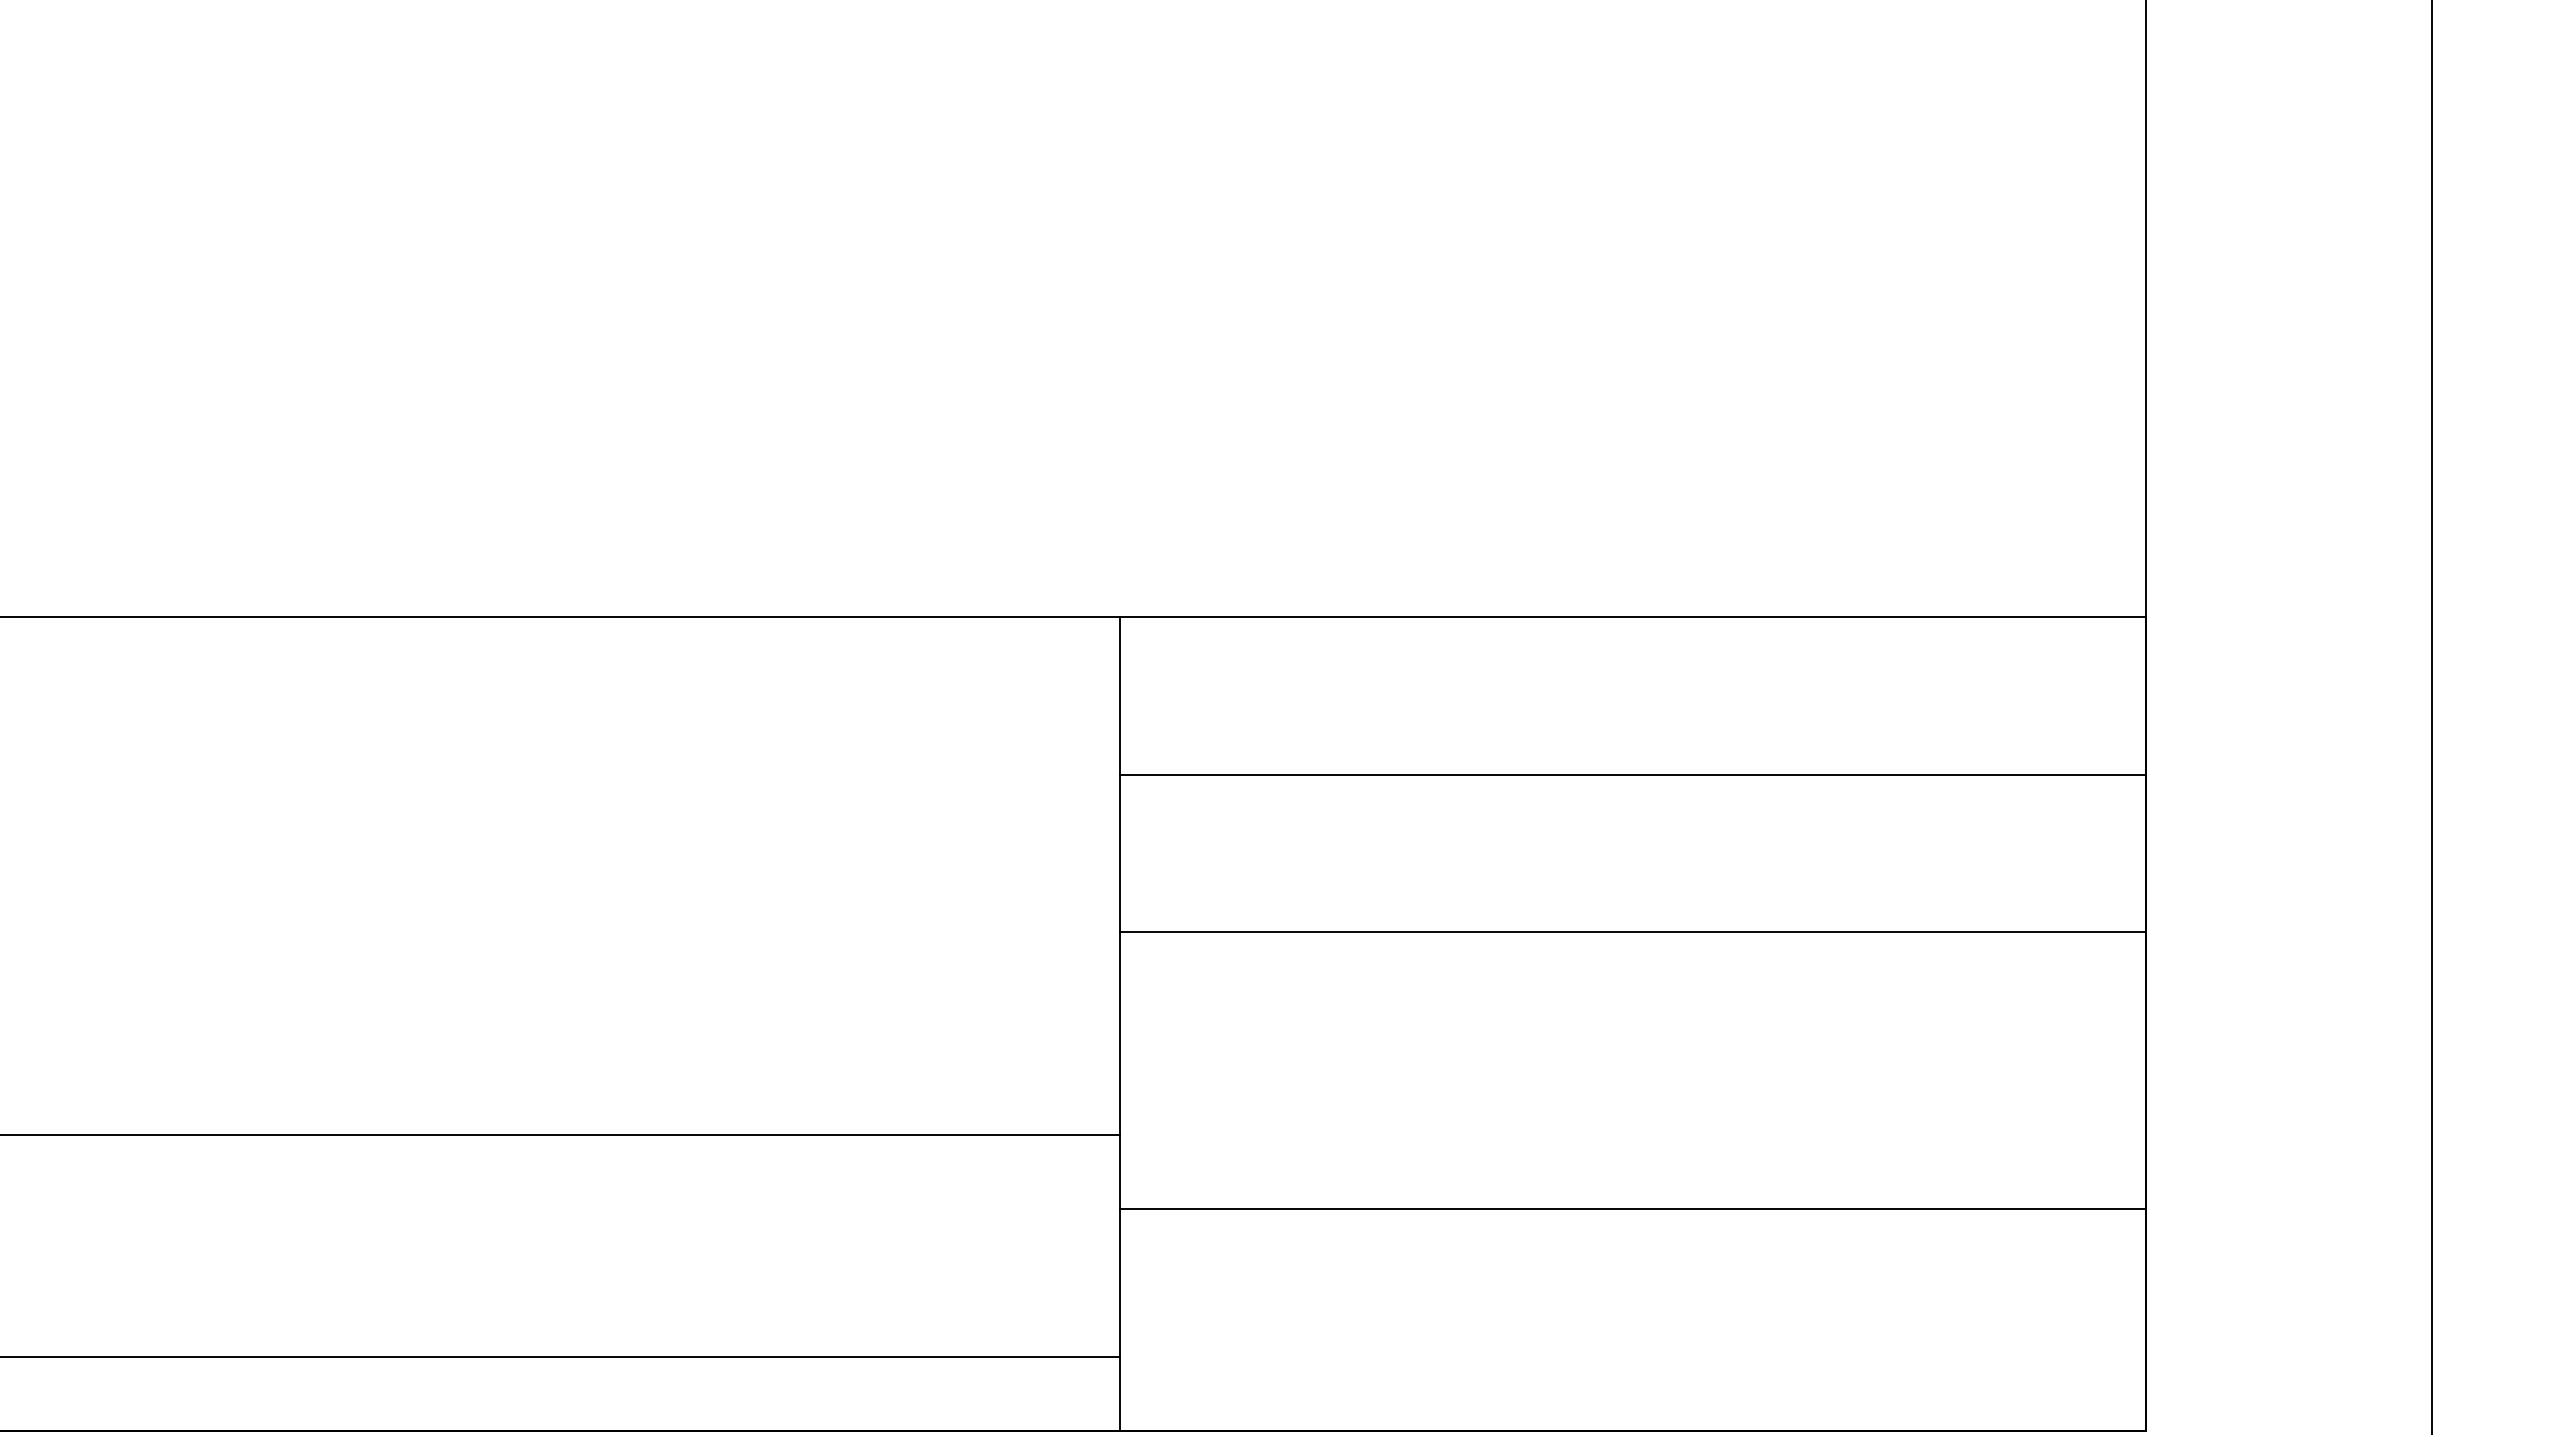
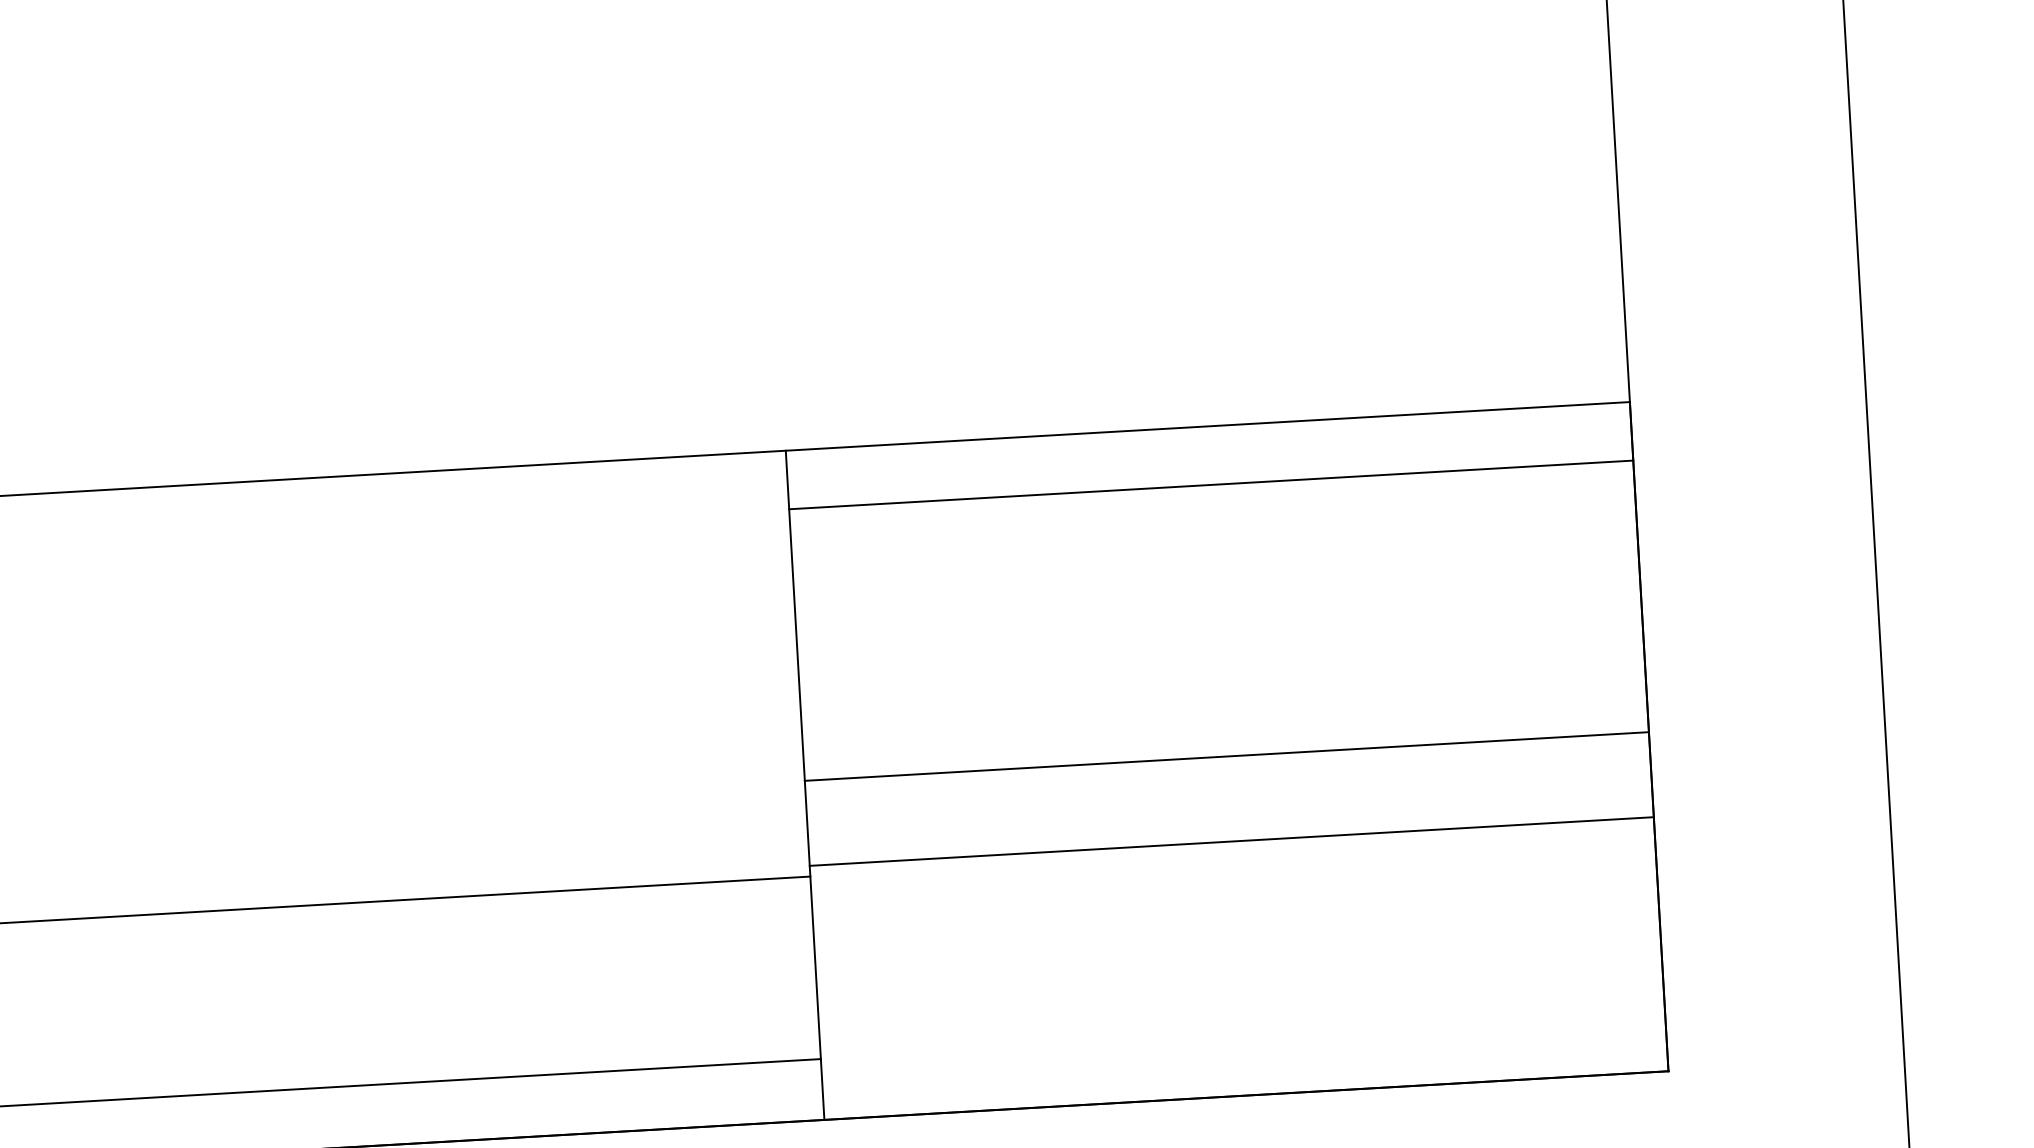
line: (1632, 774) -> (1211, 484), moved
line: (1632, 931) -> (1226, 756), moved
line: (1632, 1209) -> (1231, 841), moved

